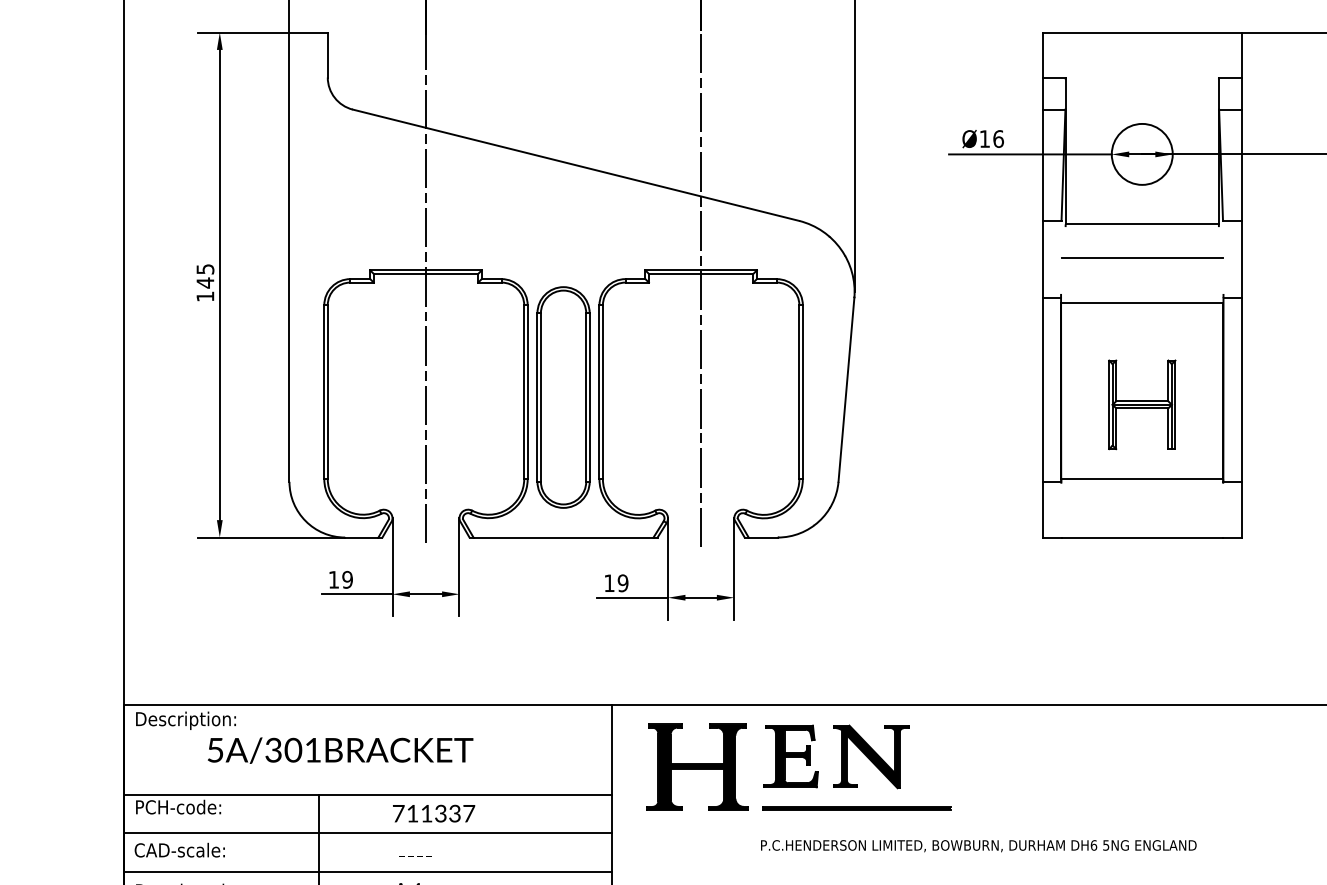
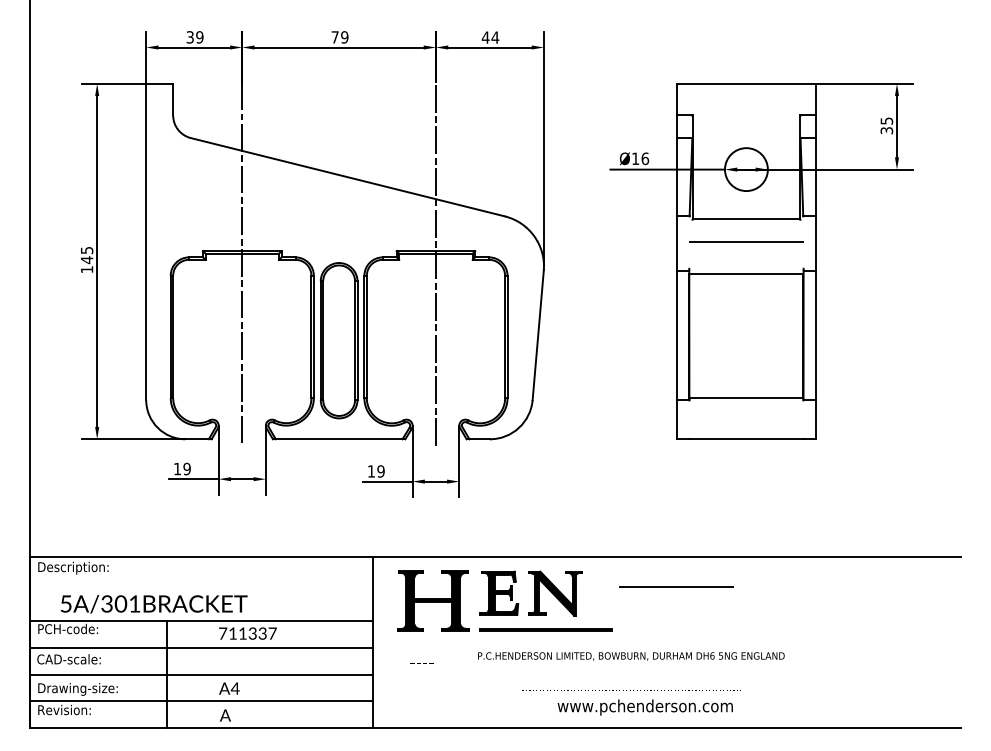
part: (1142, 404) -> (746, 345), removed
line: (1042, 746) -> (676, 586), added
text: (339, 750) -> (153, 604), moved
text: (414, 856) -> (421, 663), moved

